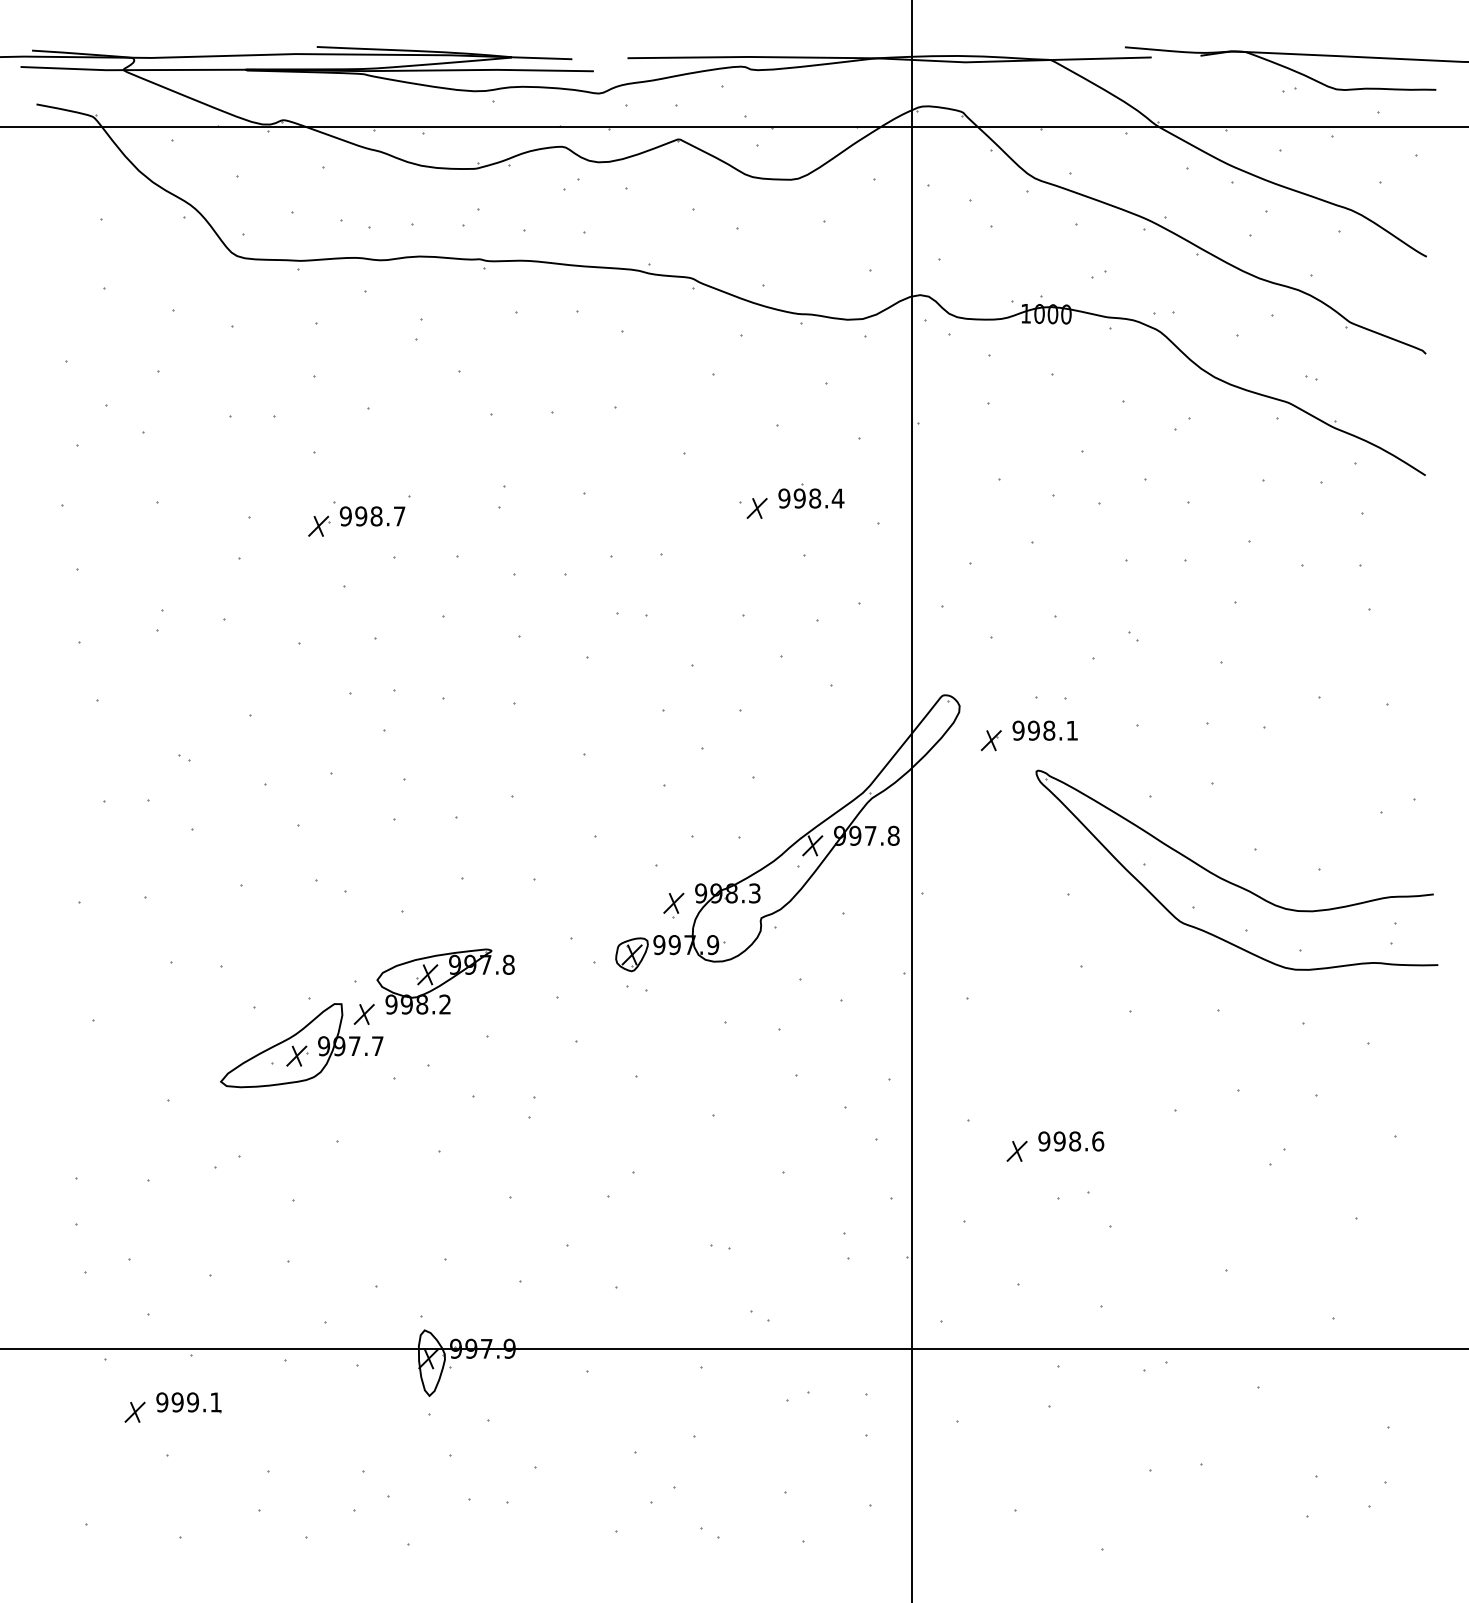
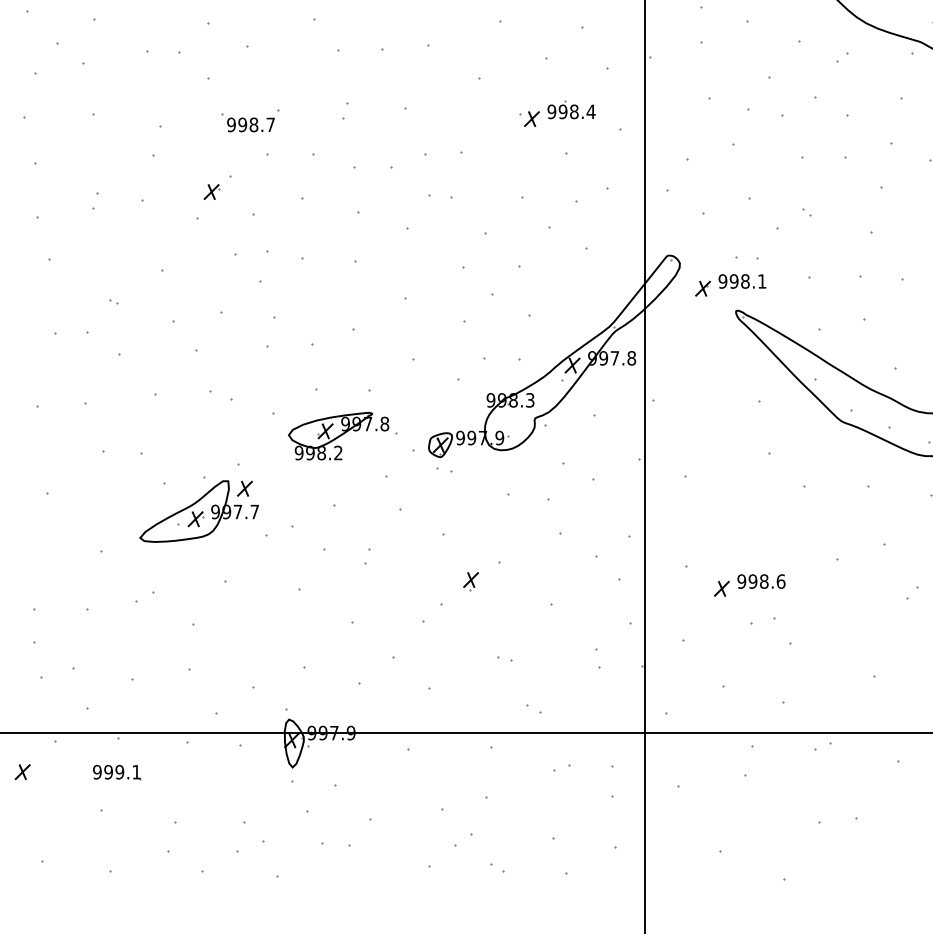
part: (319, 525) -> (212, 191), moved
part: (673, 905) -> (470, 581), moved
part: (445, 981) -> (338, 436), moved
part: (134, 1411) -> (22, 771), moved

